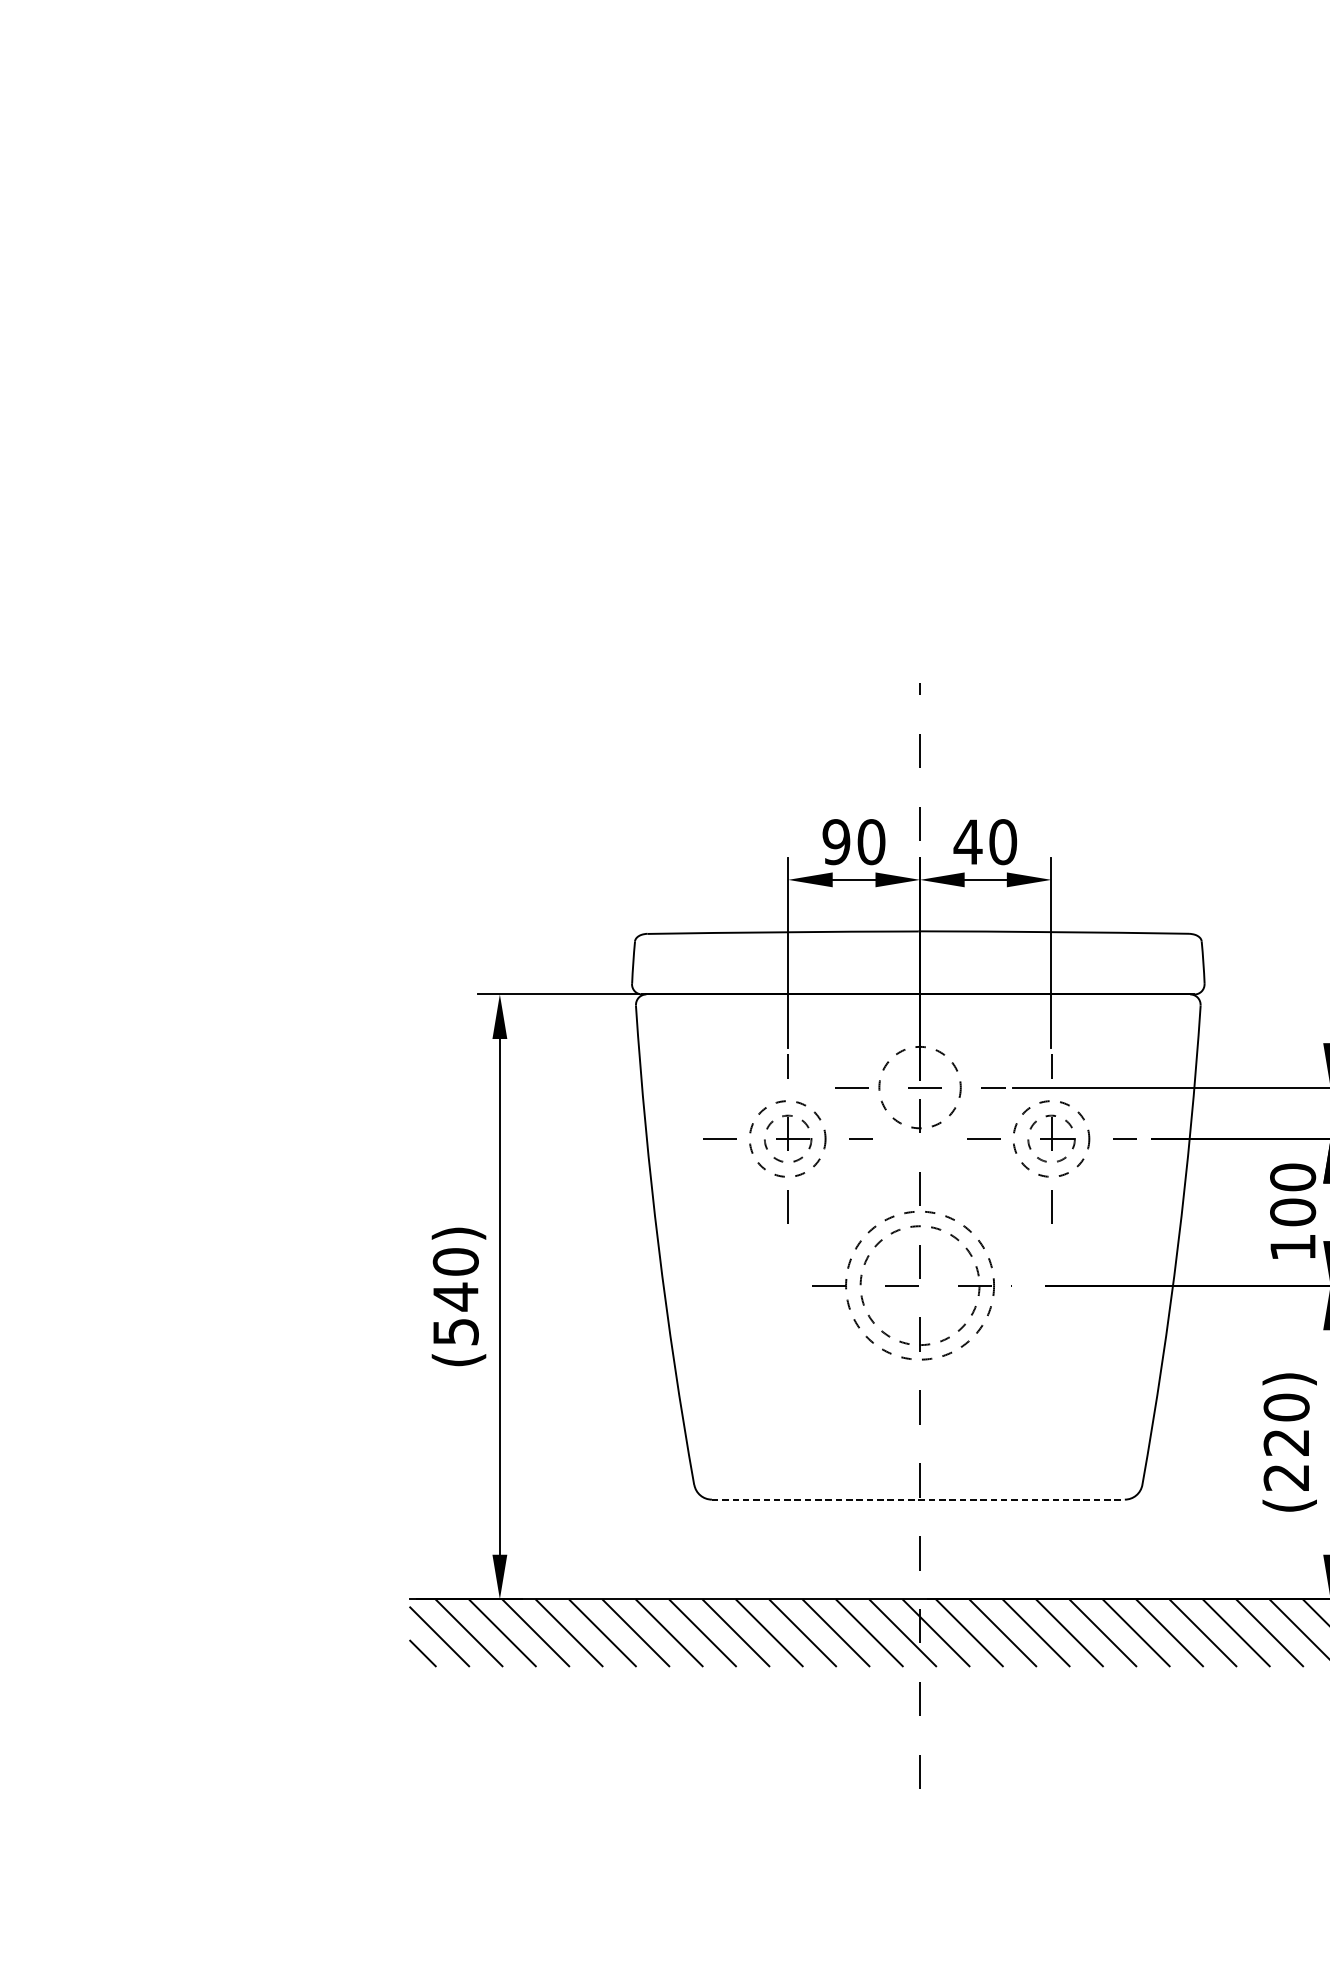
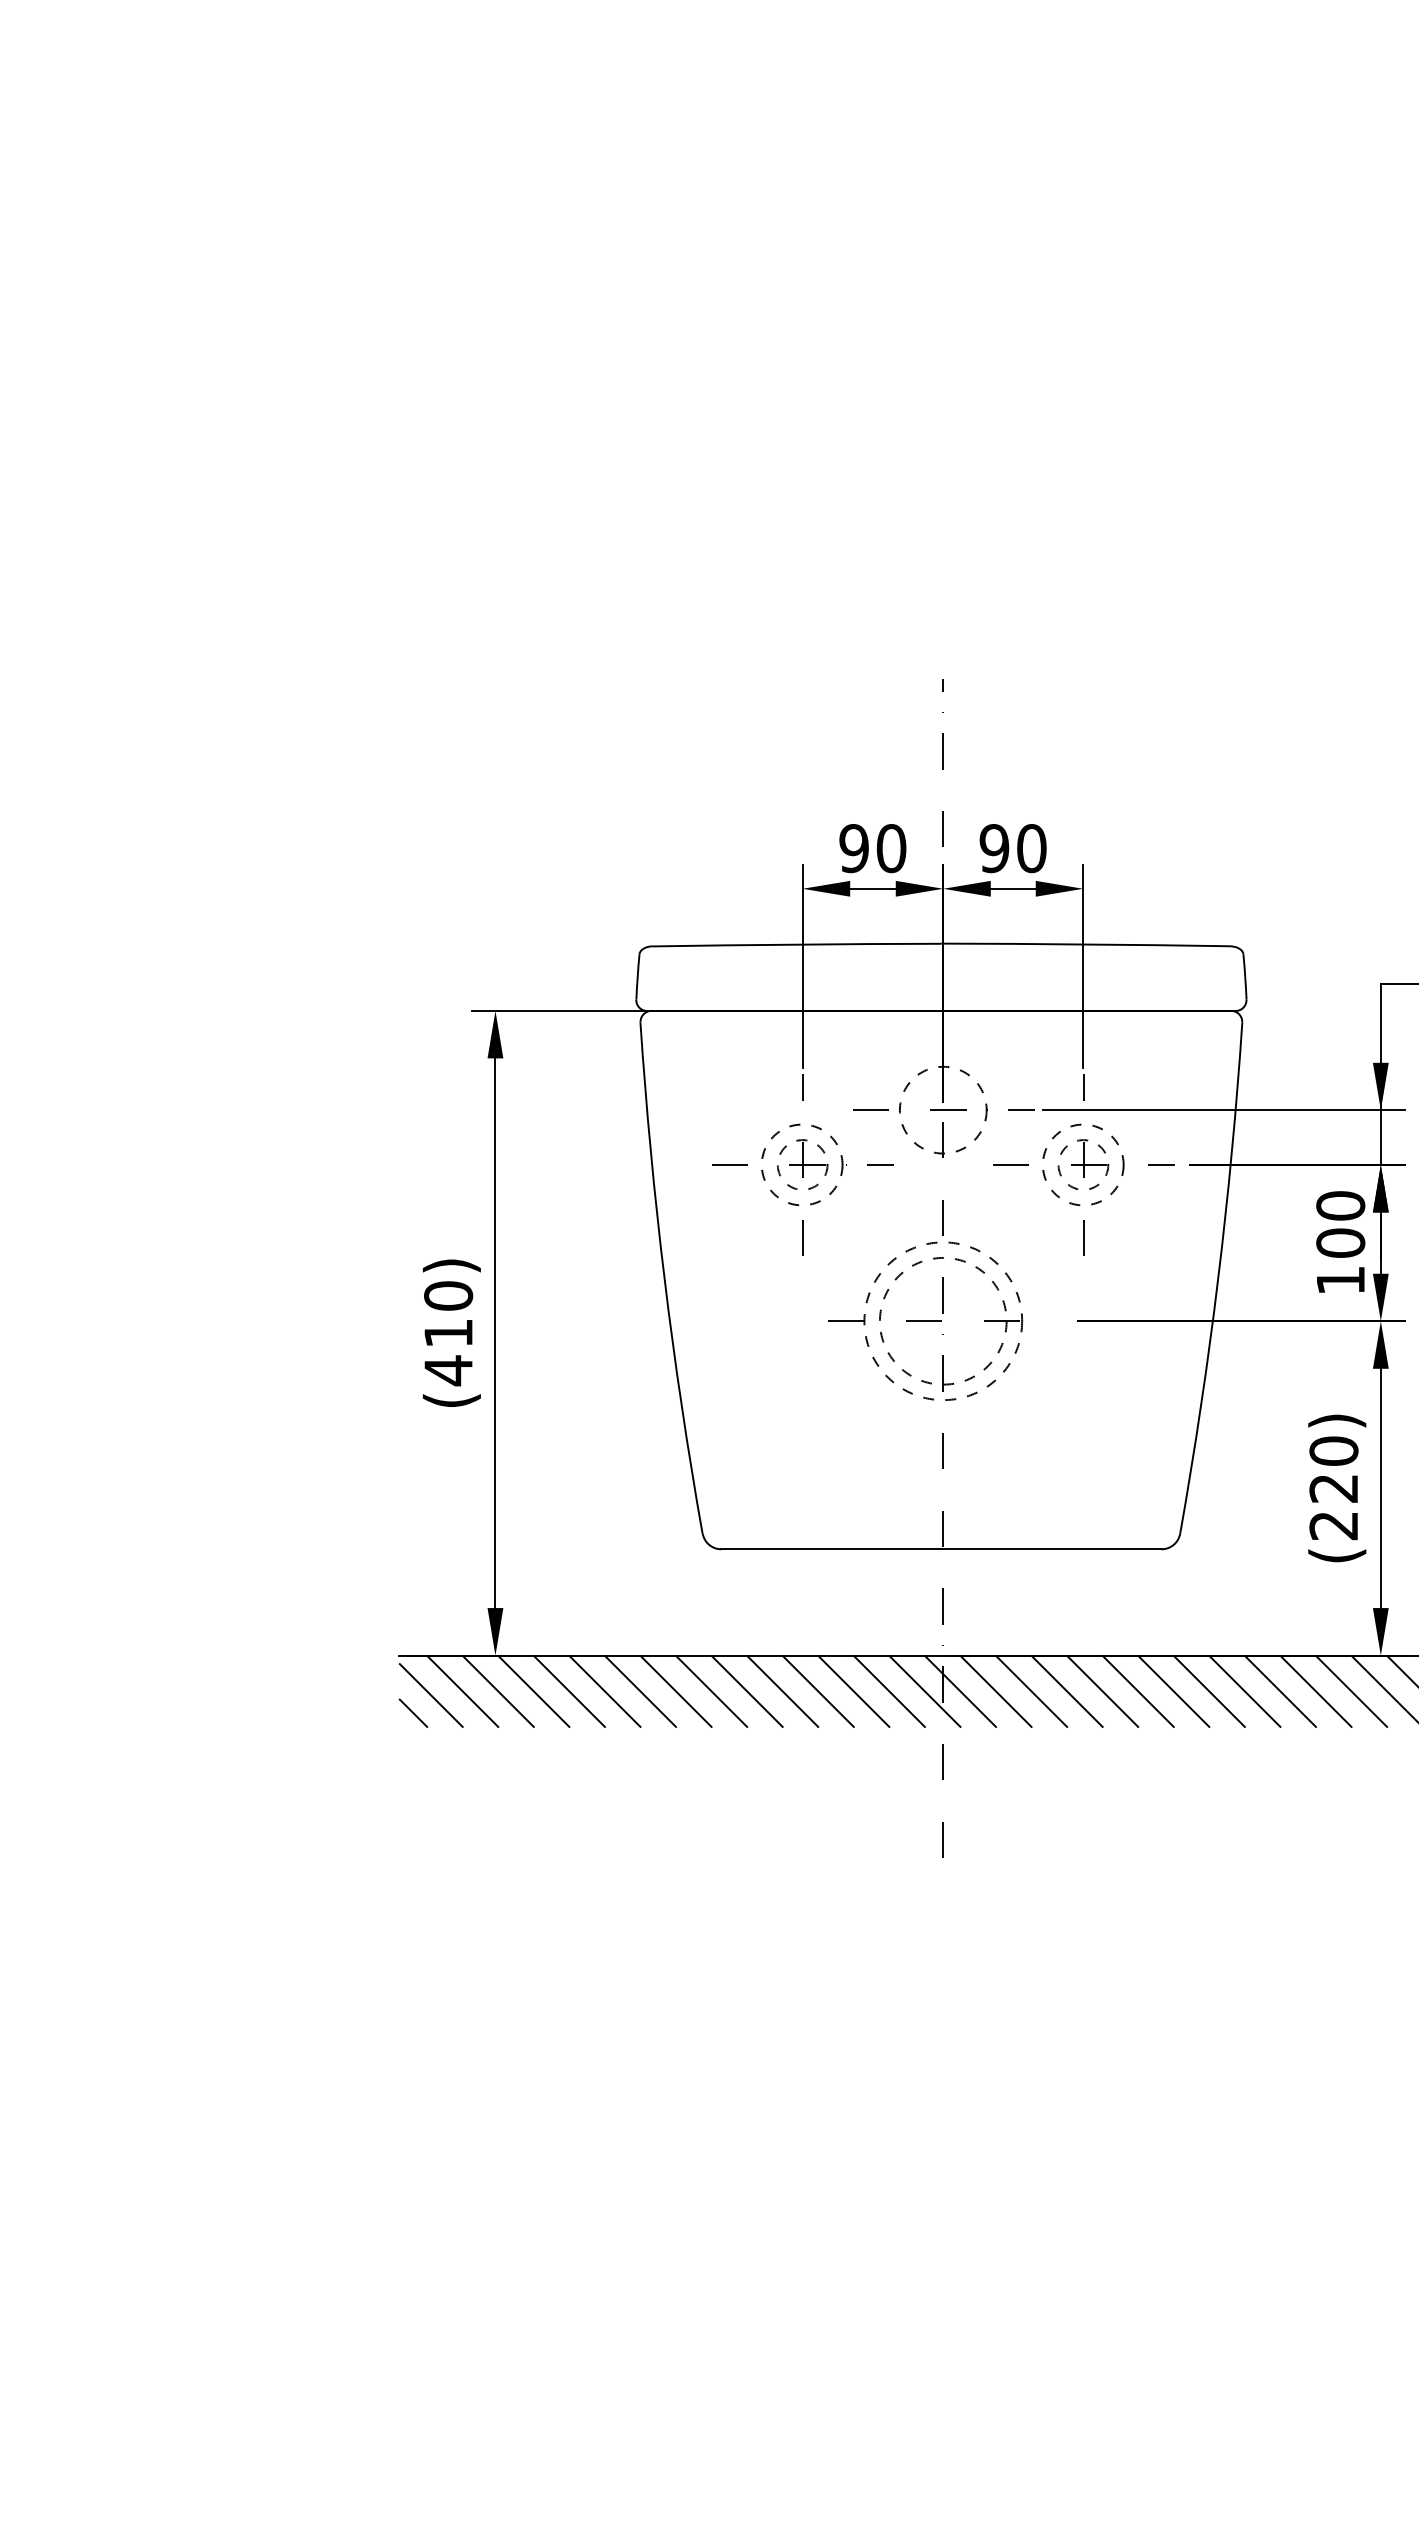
text: (967, 842) -> (993, 848), 40 -> 90
text: (455, 1314) -> (448, 1352), (540) -> (410)
line: (918, 1499) -> (941, 1549), dashed -> solid

